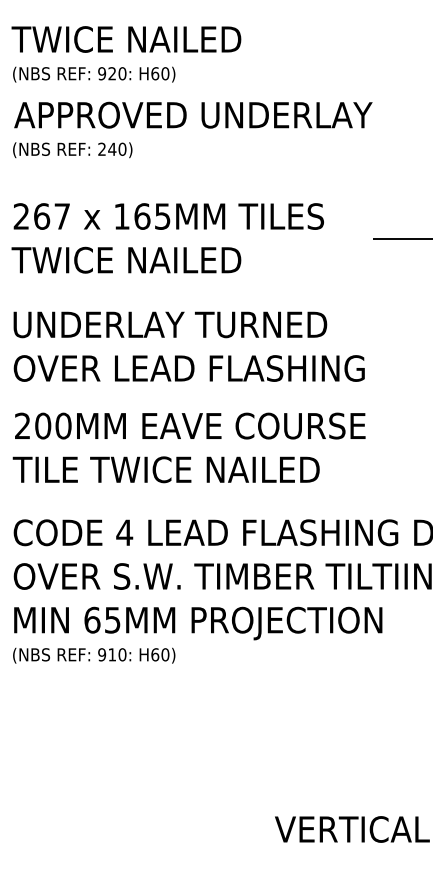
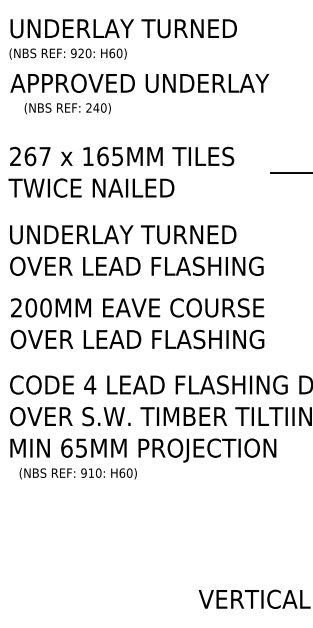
text: (169, 39) -> (122, 28), TWICE NAILED -> UNDERLAY TURNED
text: (72, 150) -> (67, 108), moved
text: (188, 469) -> (136, 339), TILE TWICE NAILED -> OVER LEAD FLASHING
text: (94, 655) -> (78, 473), moved

